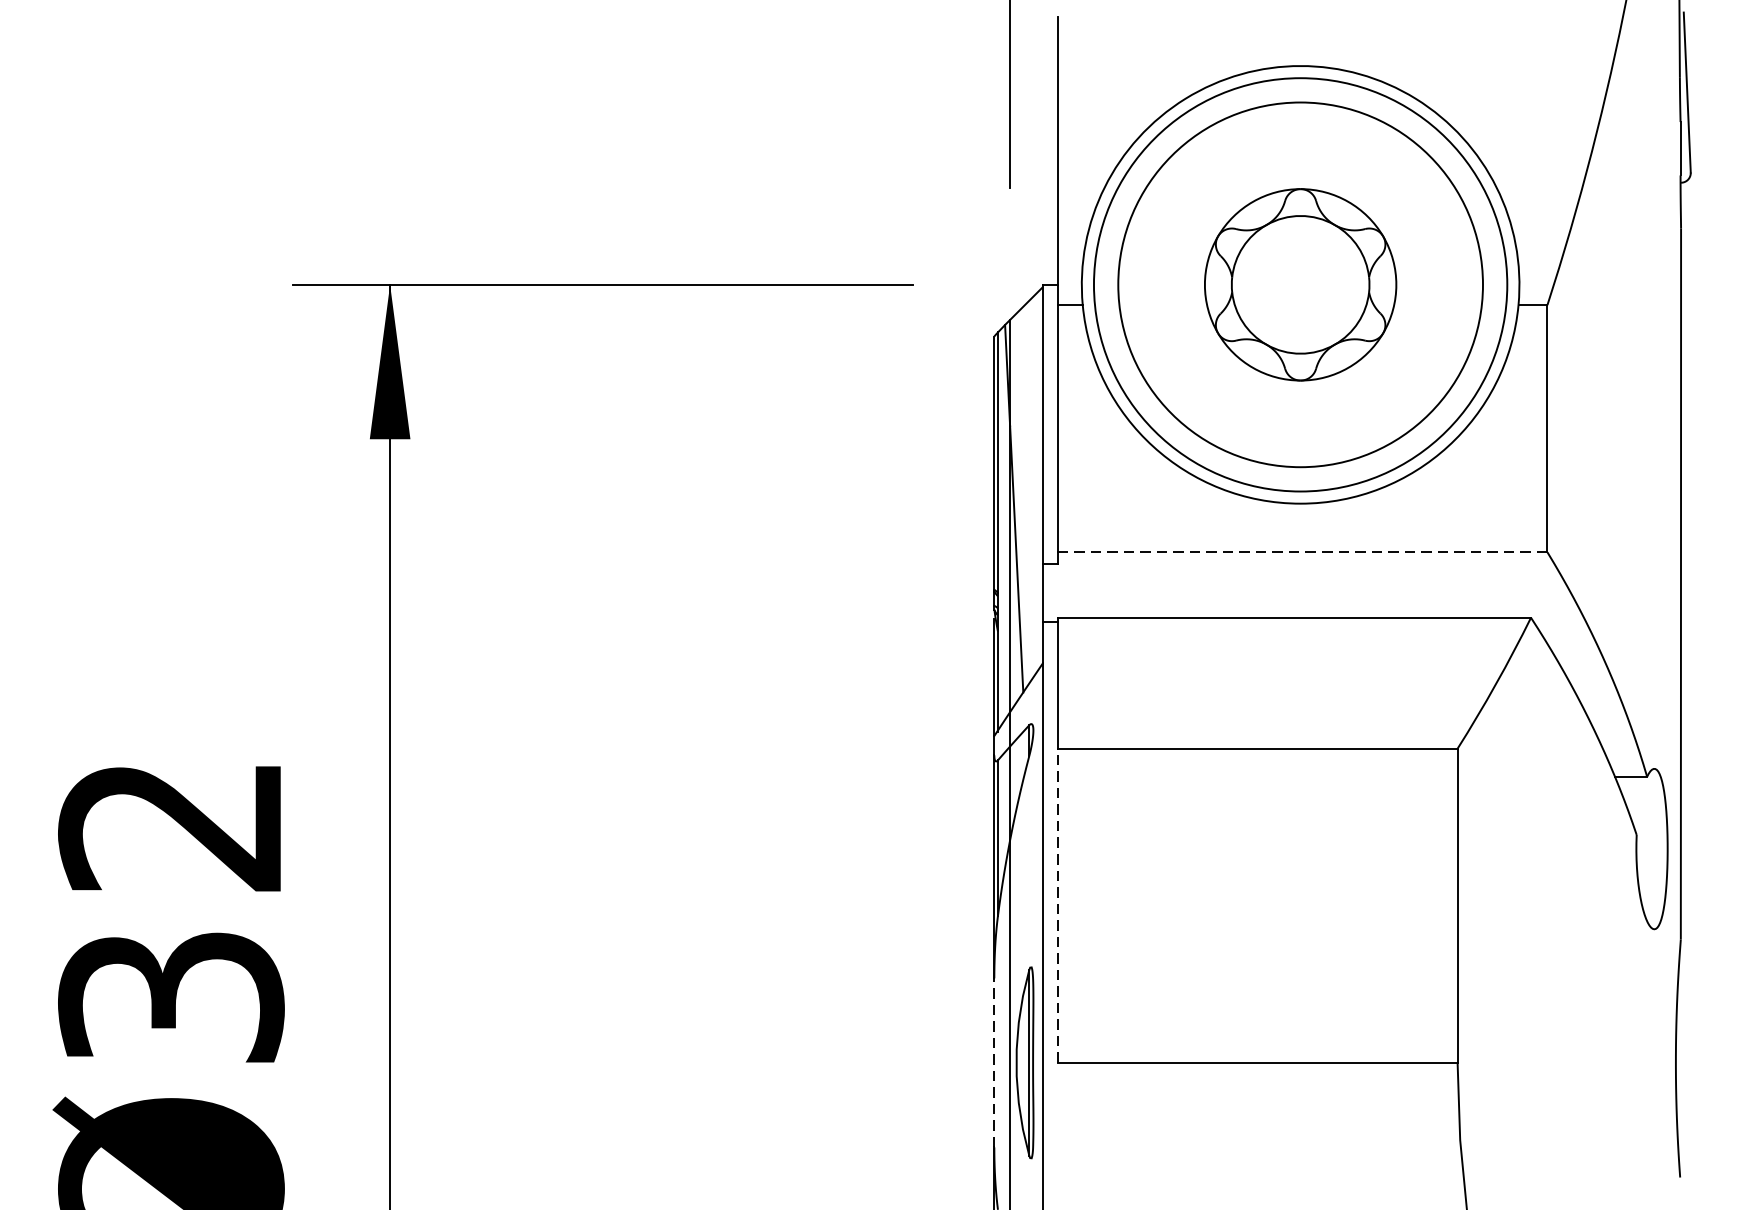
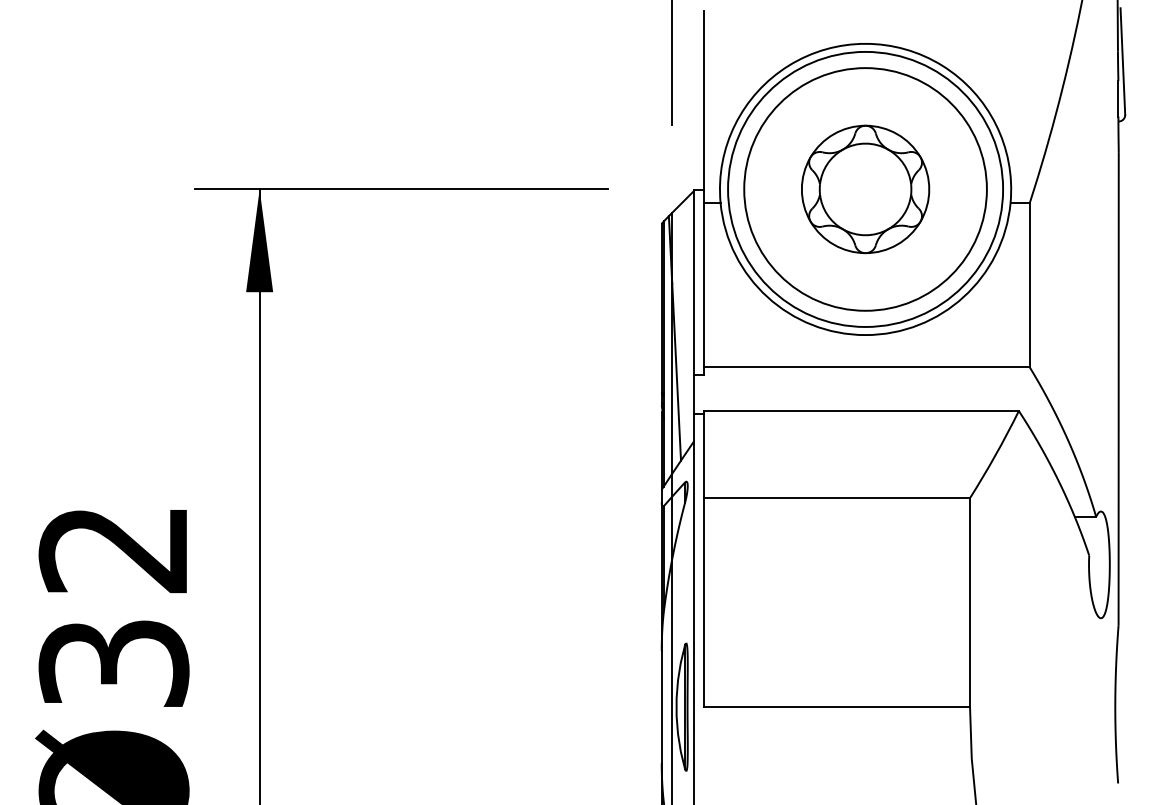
line: (1303, 552) -> (867, 367), dashed -> solid
line: (1057, 905) -> (703, 602), dashed -> solid
line: (993, 1061) -> (661, 706), dashed -> solid

